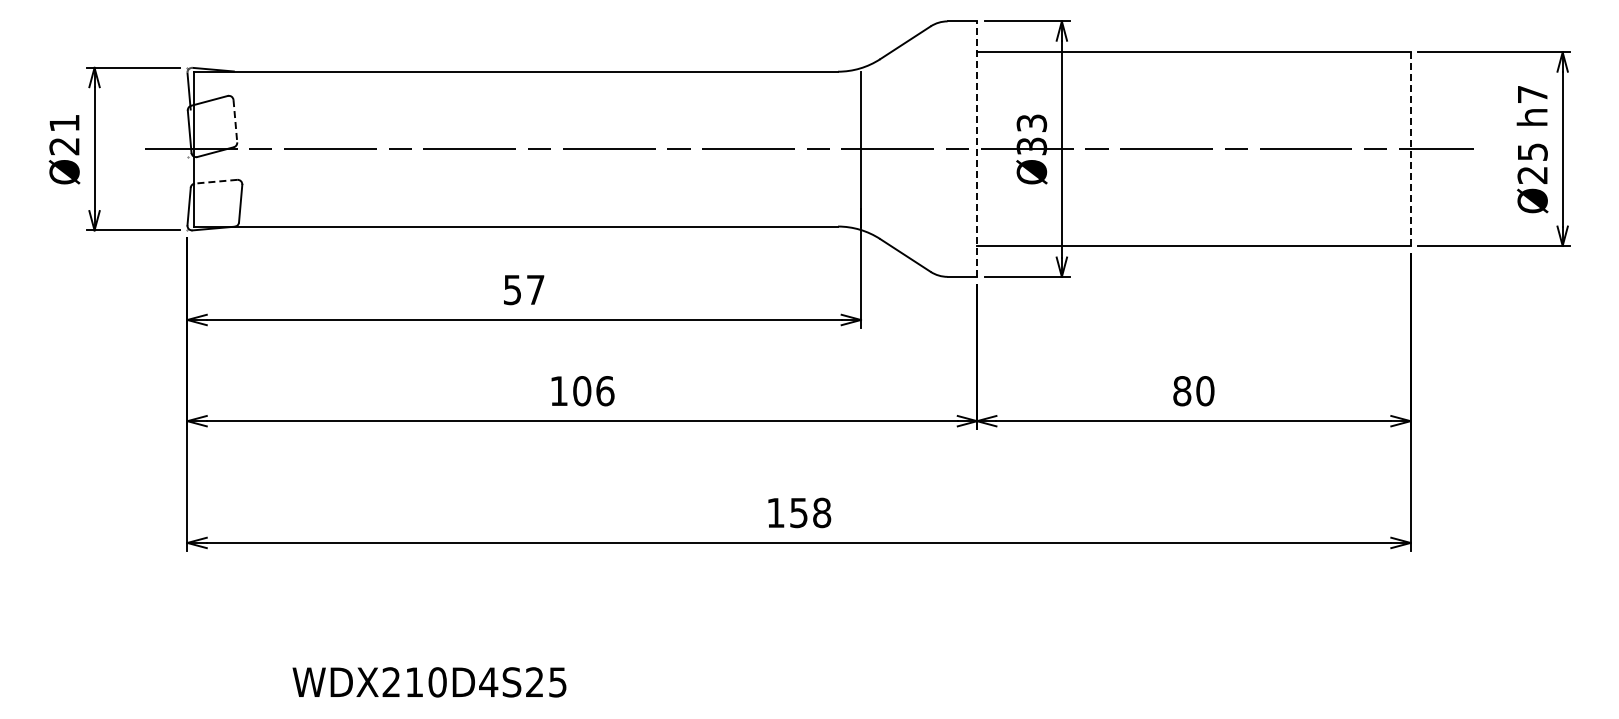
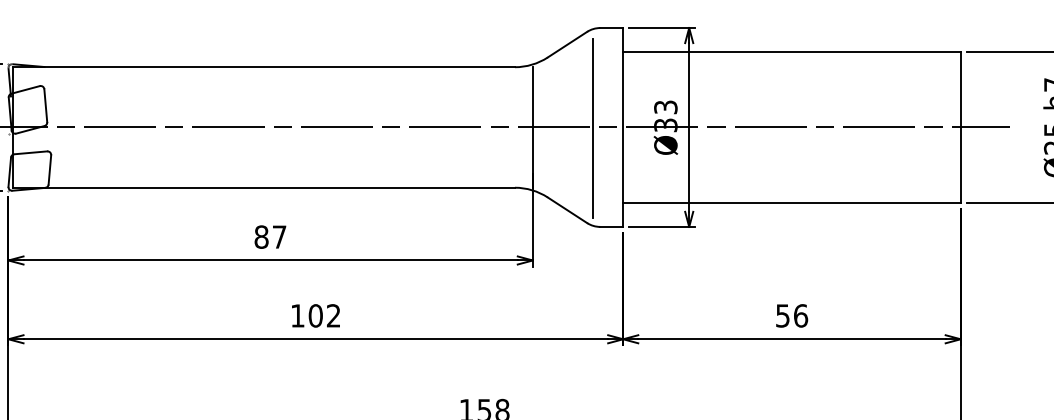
line: (235, 121) -> (45, 105), dashed -> solid
line: (977, 149) -> (623, 127), dashed -> solid
line: (1410, 149) -> (960, 127), dashed -> solid
line: (938, 150) -> (593, 128), added
line: (215, 181) -> (30, 152), dashed -> solid
text: (512, 289) -> (261, 236), 57 -> 87
text: (605, 391) -> (333, 316), 106 -> 102
text: (1193, 391) -> (791, 316), 80 -> 56

